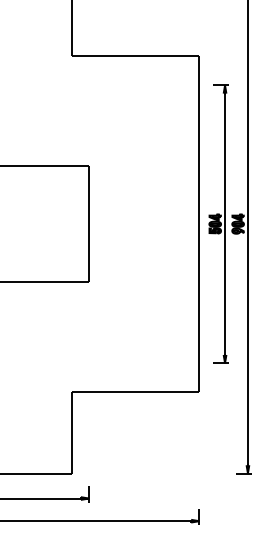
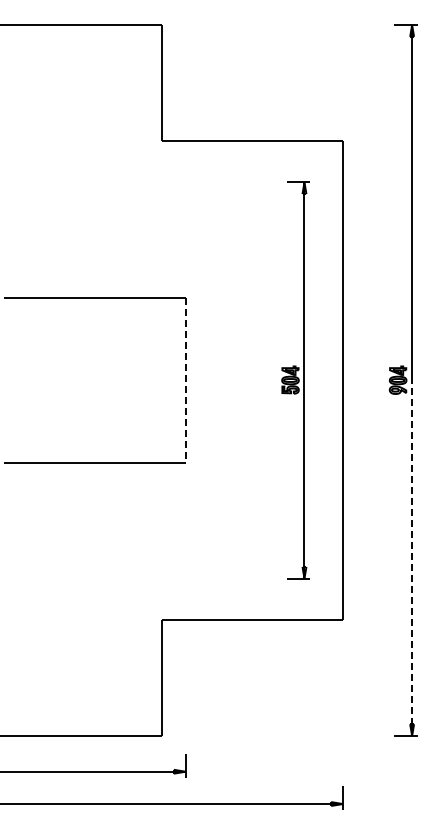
line: (89, 224) -> (185, 380), solid -> dashed
part: (218, 224) -> (295, 380), moved
line: (248, 349) -> (412, 558), solid -> dashed

